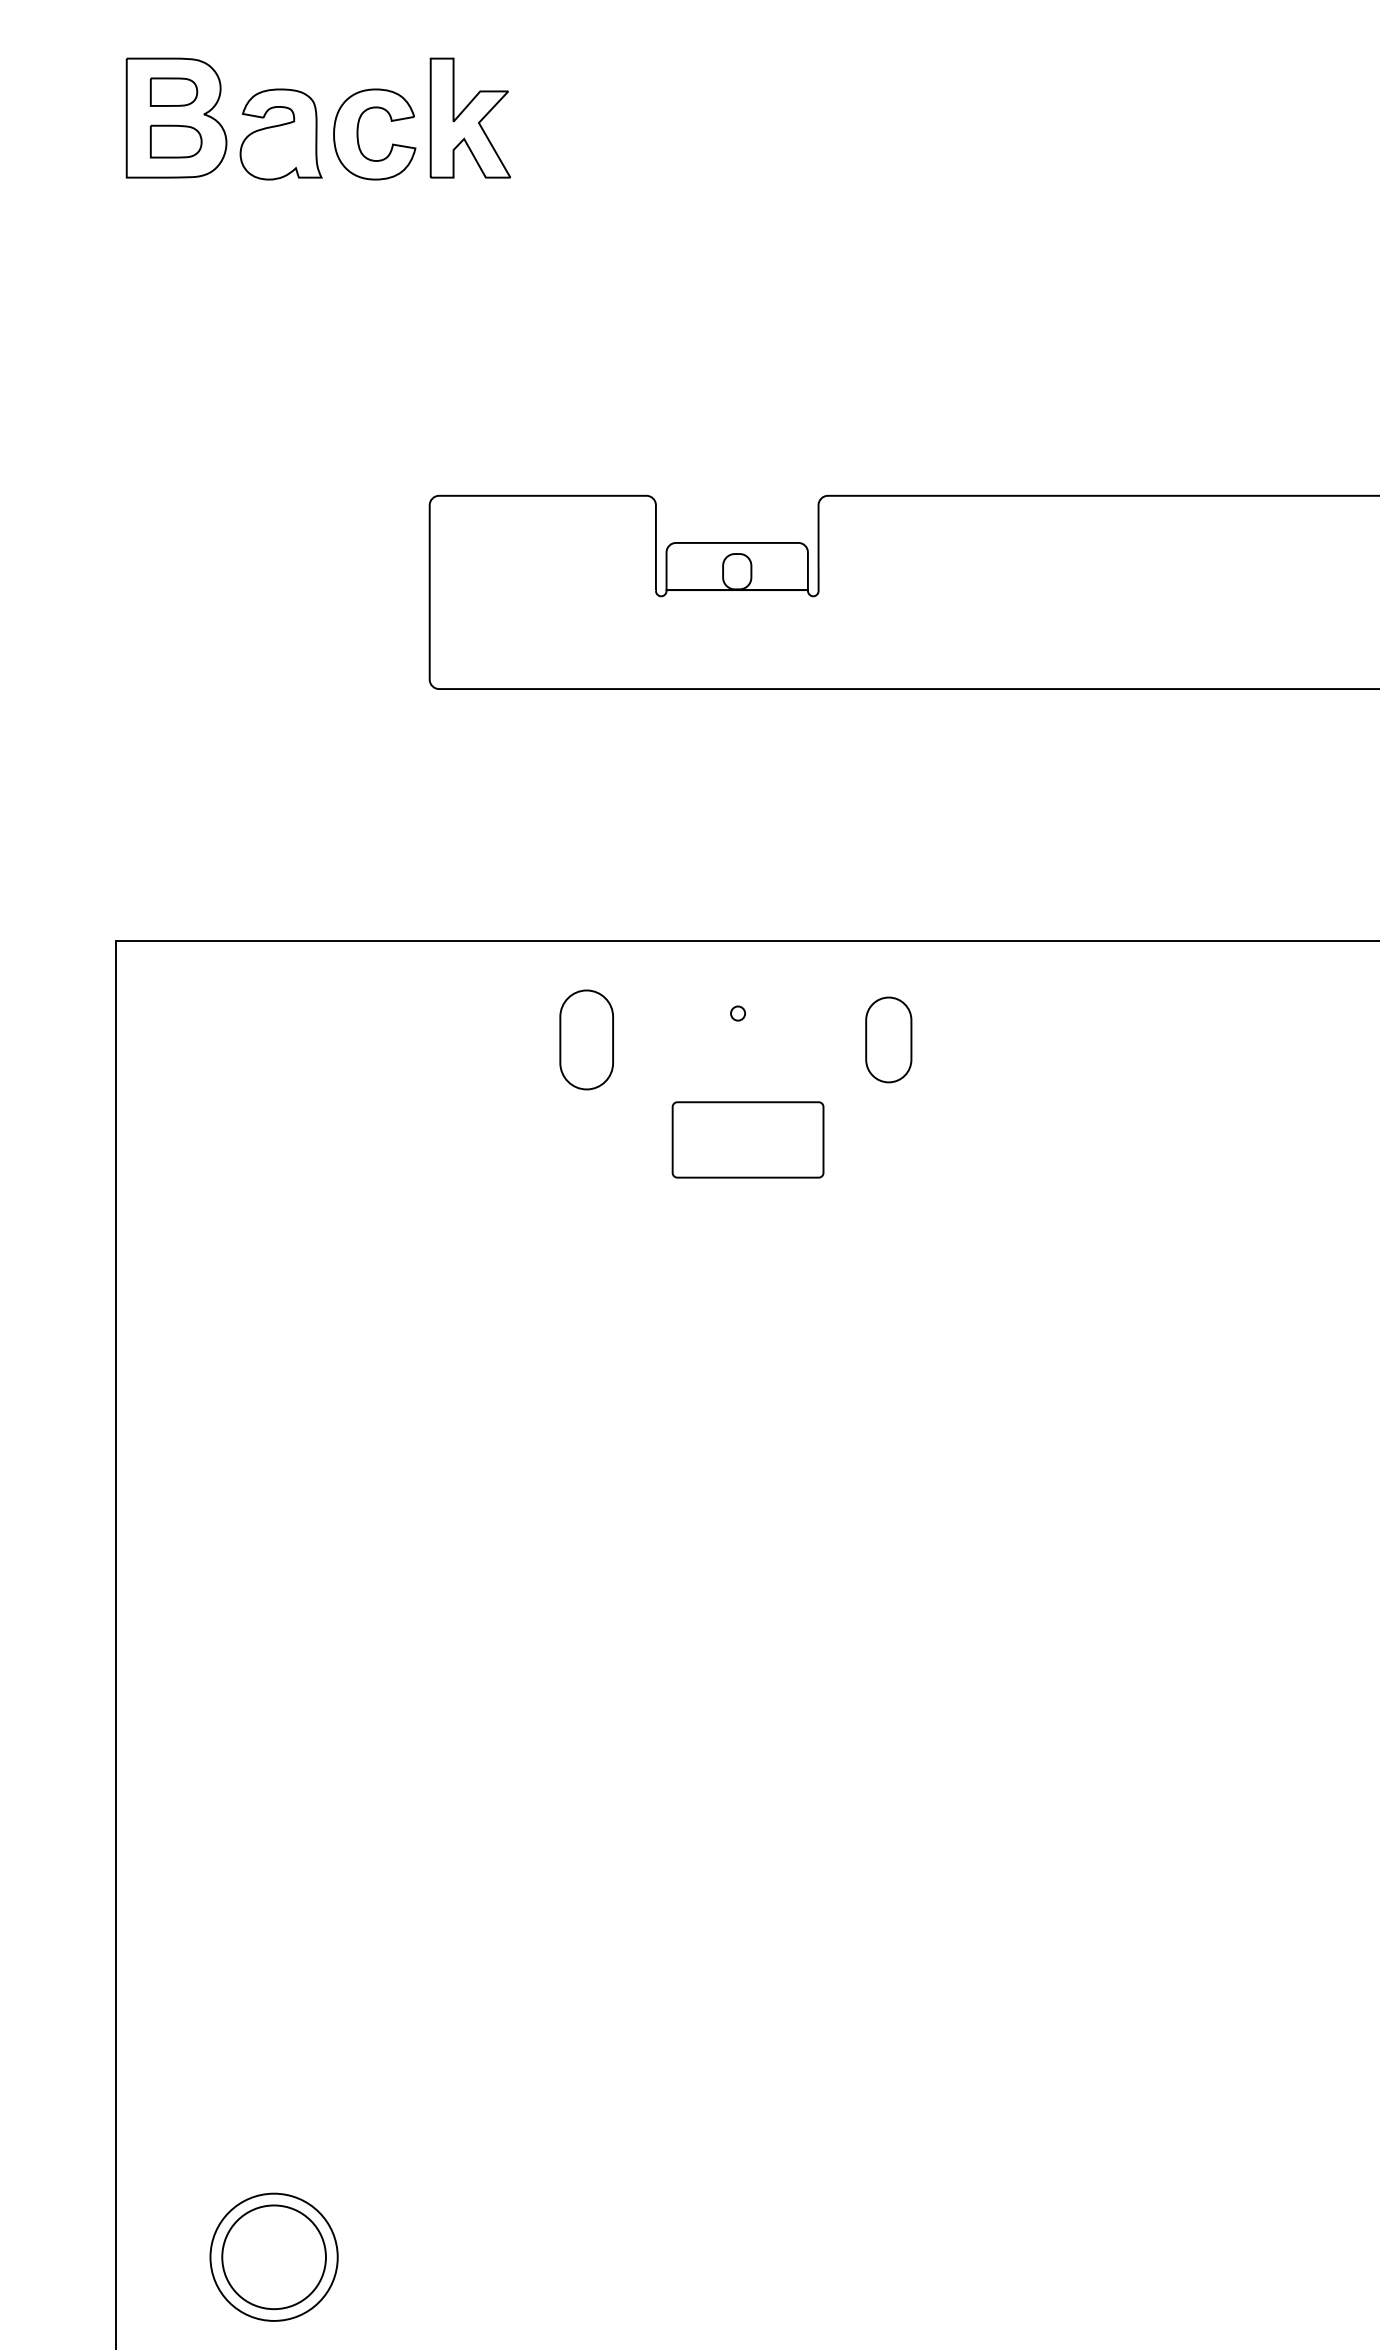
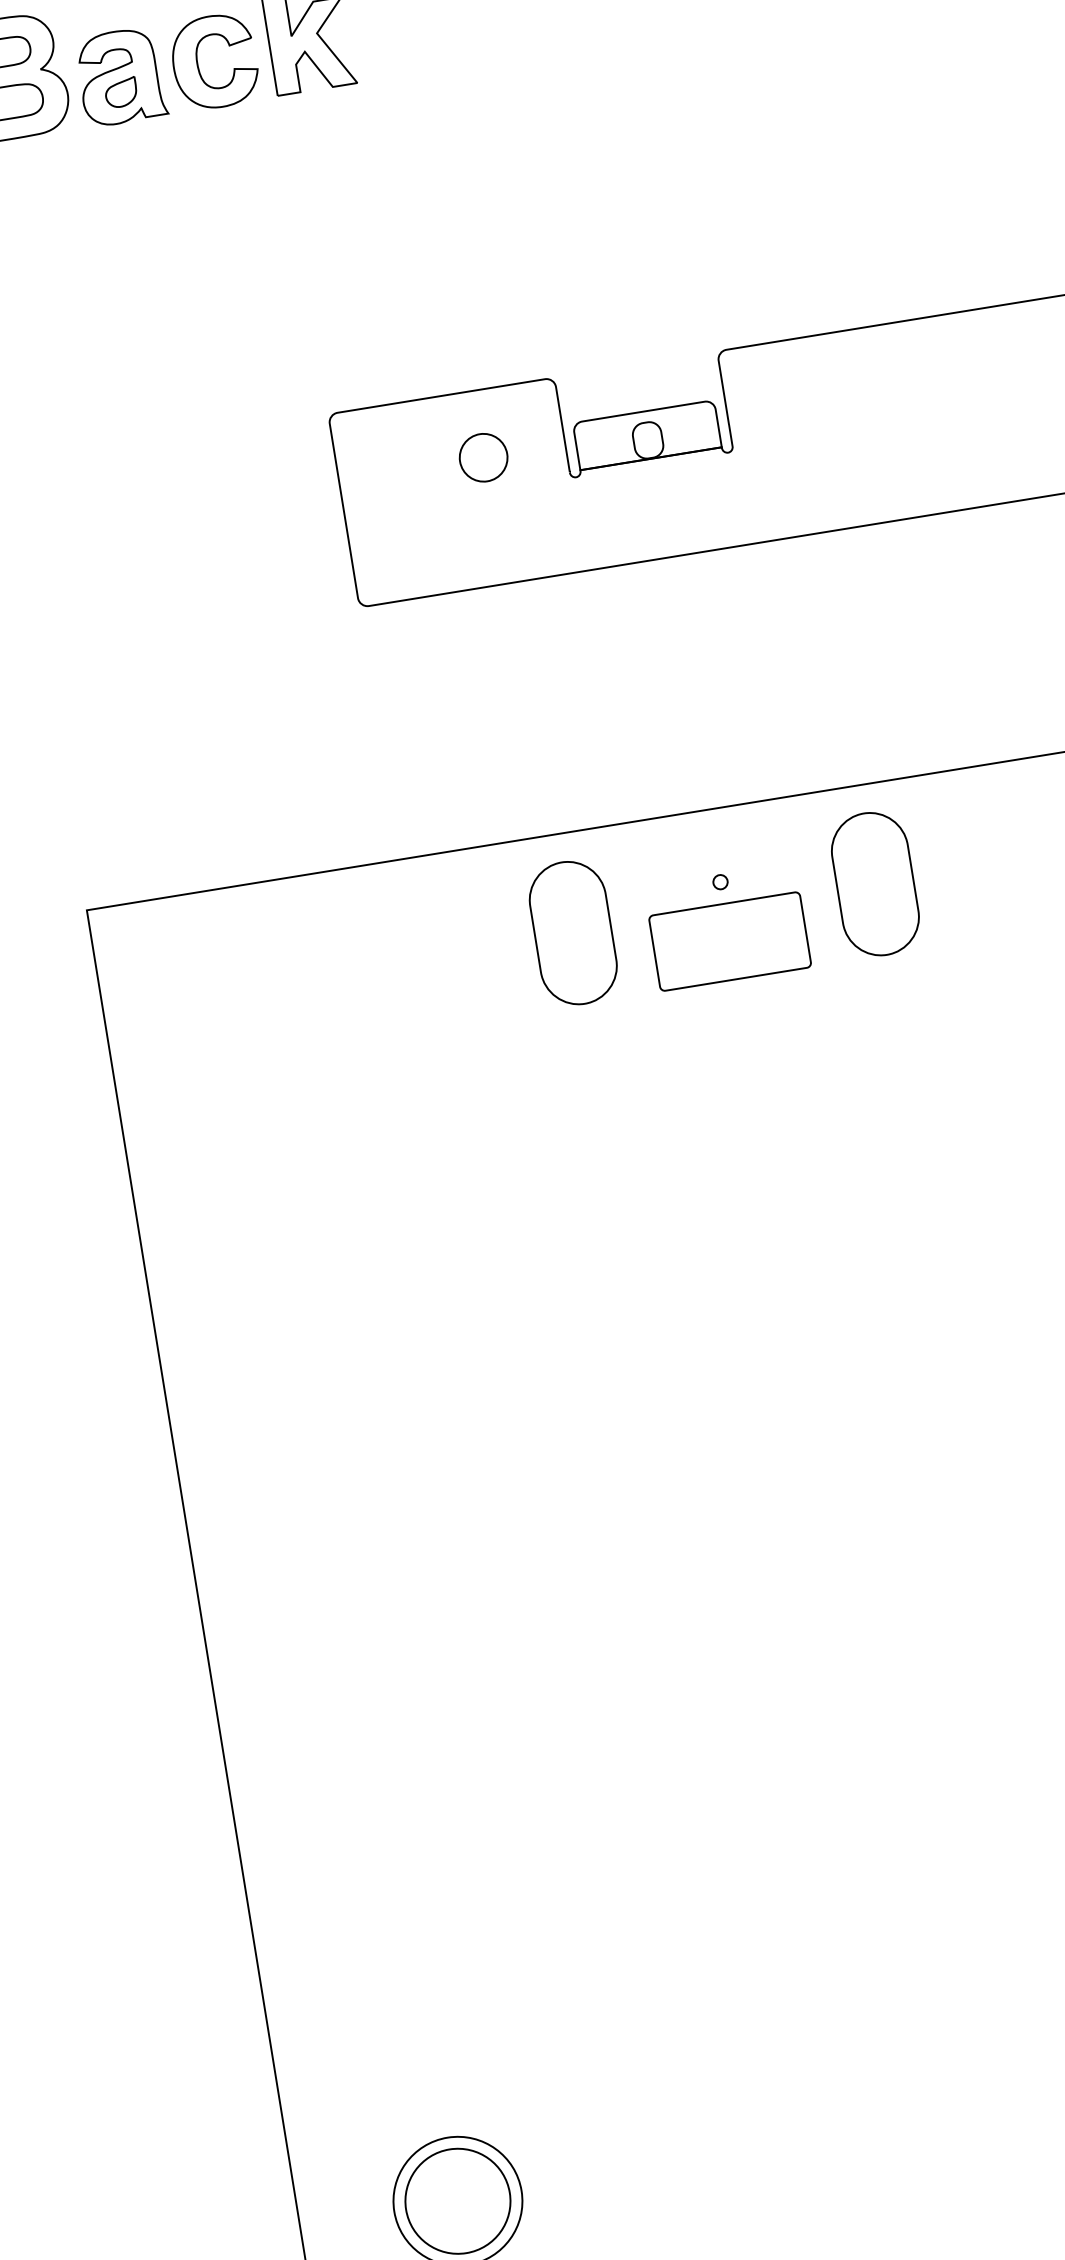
part: (278, 149) -> (120, 92), added
part: (573, 562) -> (482, 457), added
part: (586, 1039) -> (573, 932), size x1.43
part: (888, 1039) -> (875, 883), size x1.67
part: (747, 1139) -> (729, 941), moved

